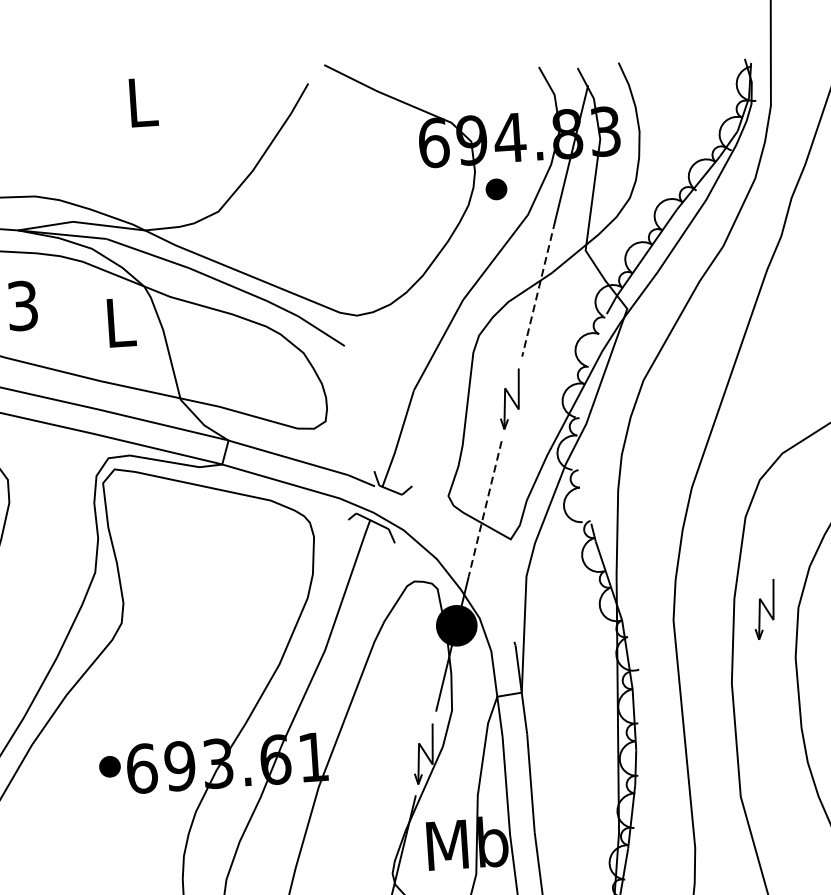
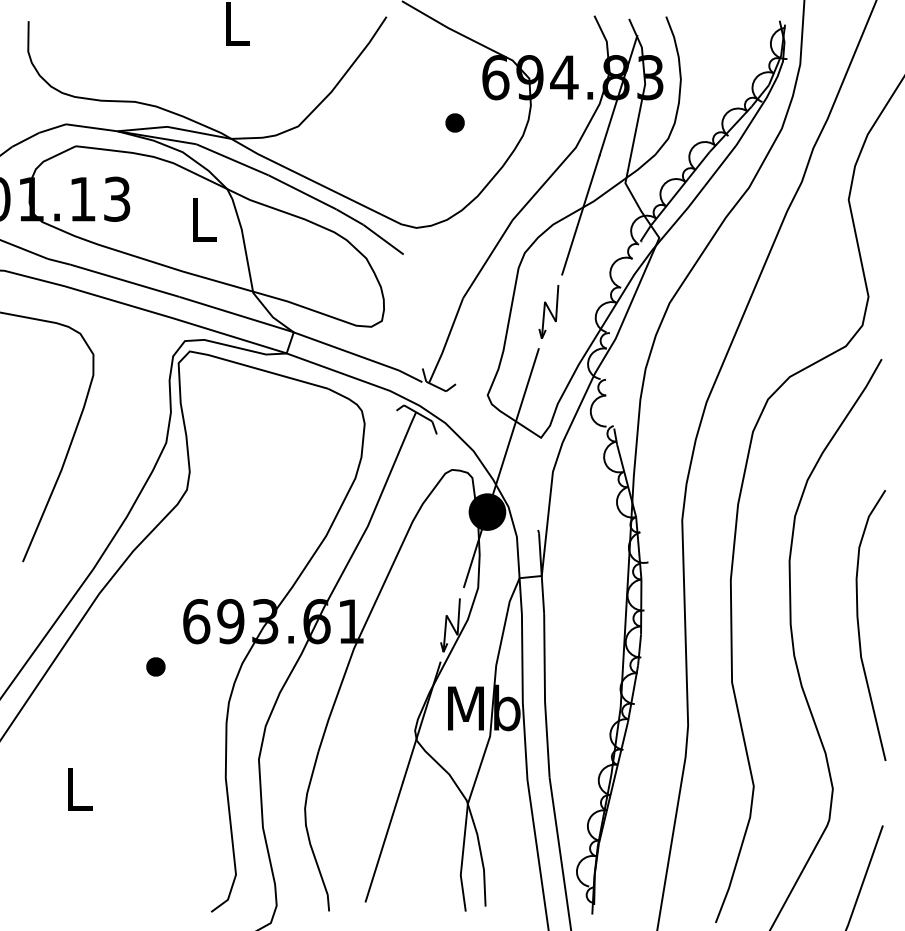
part: (495, 188) -> (454, 122), moved
line: (538, 288) -> (580, 214), dashed -> solid
line: (484, 508) -> (519, 408), dashed -> solid
part: (764, 609) -> (764, 515), removed
part: (109, 766) -> (155, 666), moved

